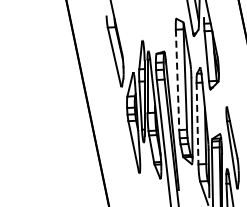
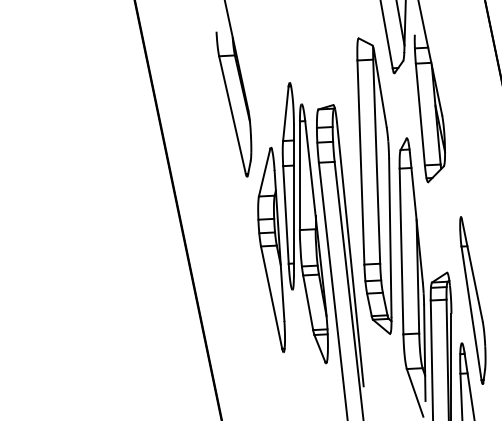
line: (177, 80) -> (360, 163), dashed -> solid
line: (197, 123) -> (401, 251), dashed -> solid

